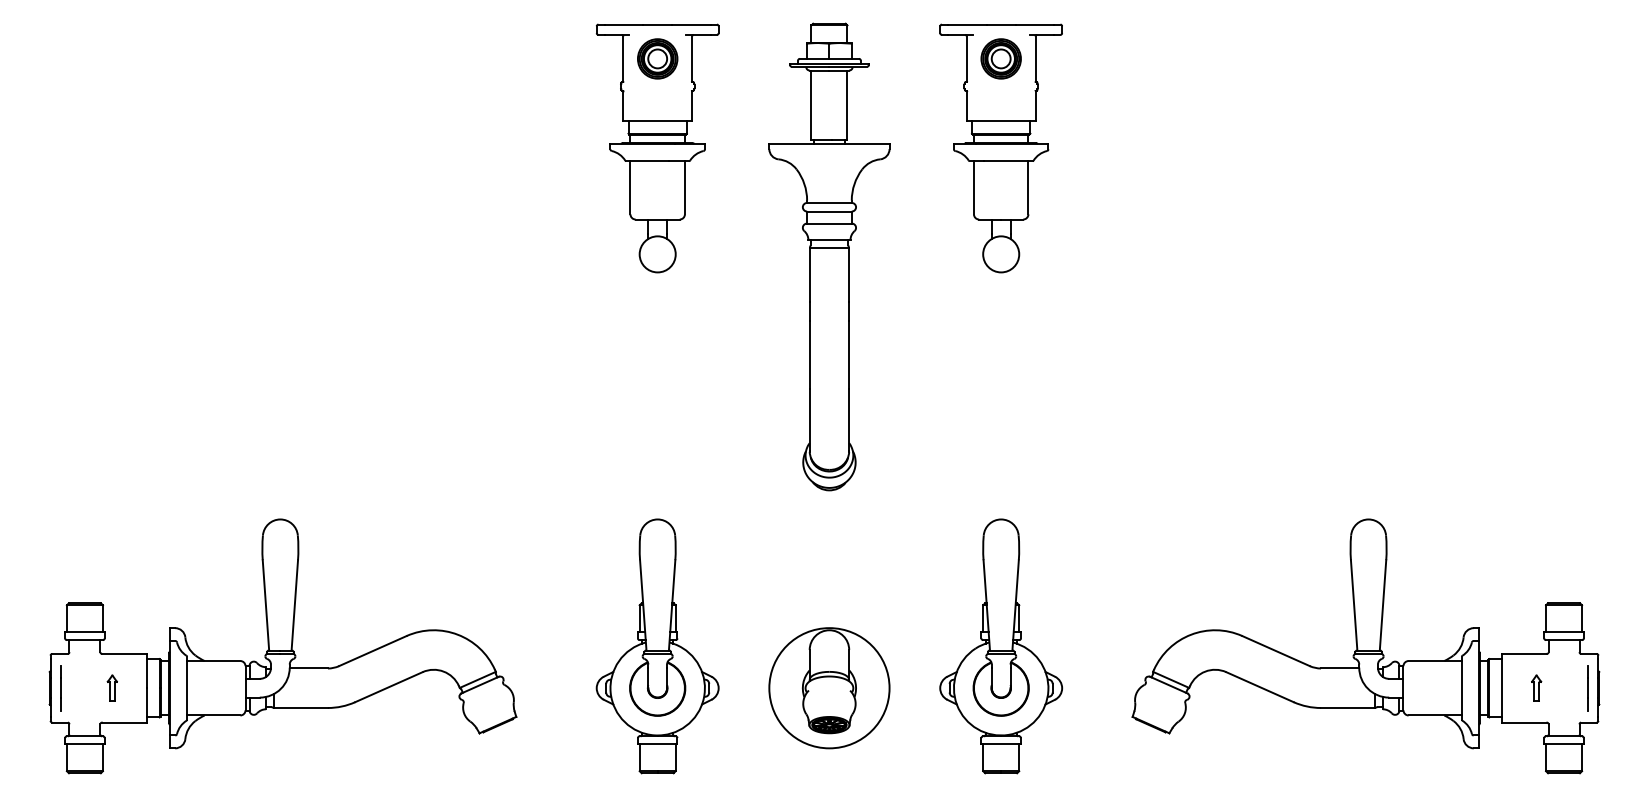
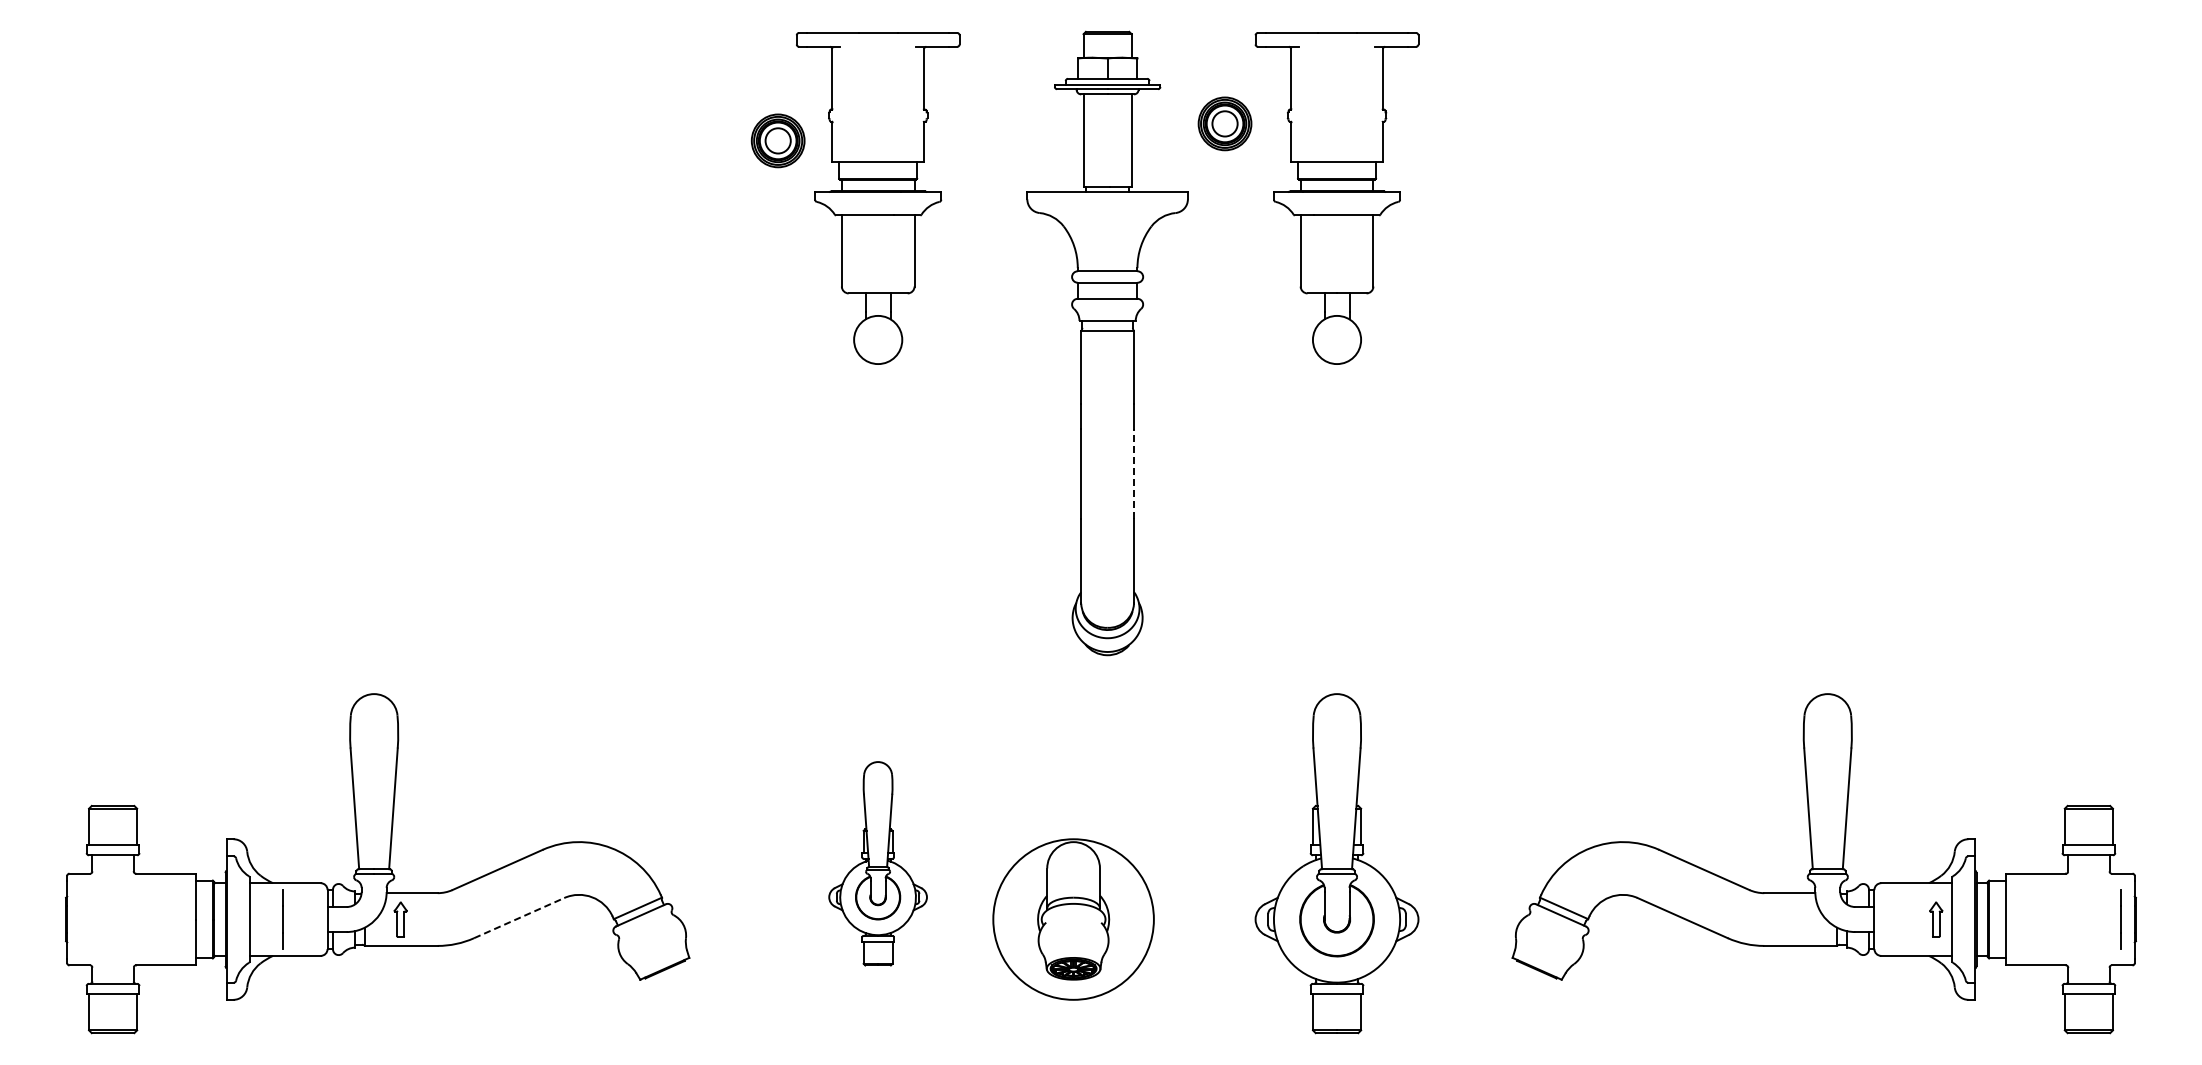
part: (657, 58) -> (777, 140), moved
part: (1000, 58) -> (1224, 123), moved
line: (849, 354) -> (1134, 473), solid -> dashed
part: (657, 646) -> (877, 863), size x0.6
line: (389, 686) -> (519, 917), solid -> dashed
line: (60, 688) -> (282, 919), moved
part: (112, 688) -> (400, 919), moved
part: (829, 688) -> (1073, 919), moved
part: (1536, 688) -> (1936, 919), moved

